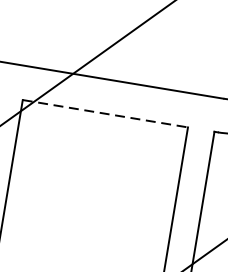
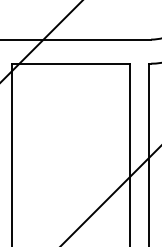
line: (106, 113) -> (71, 63), dashed -> solid

